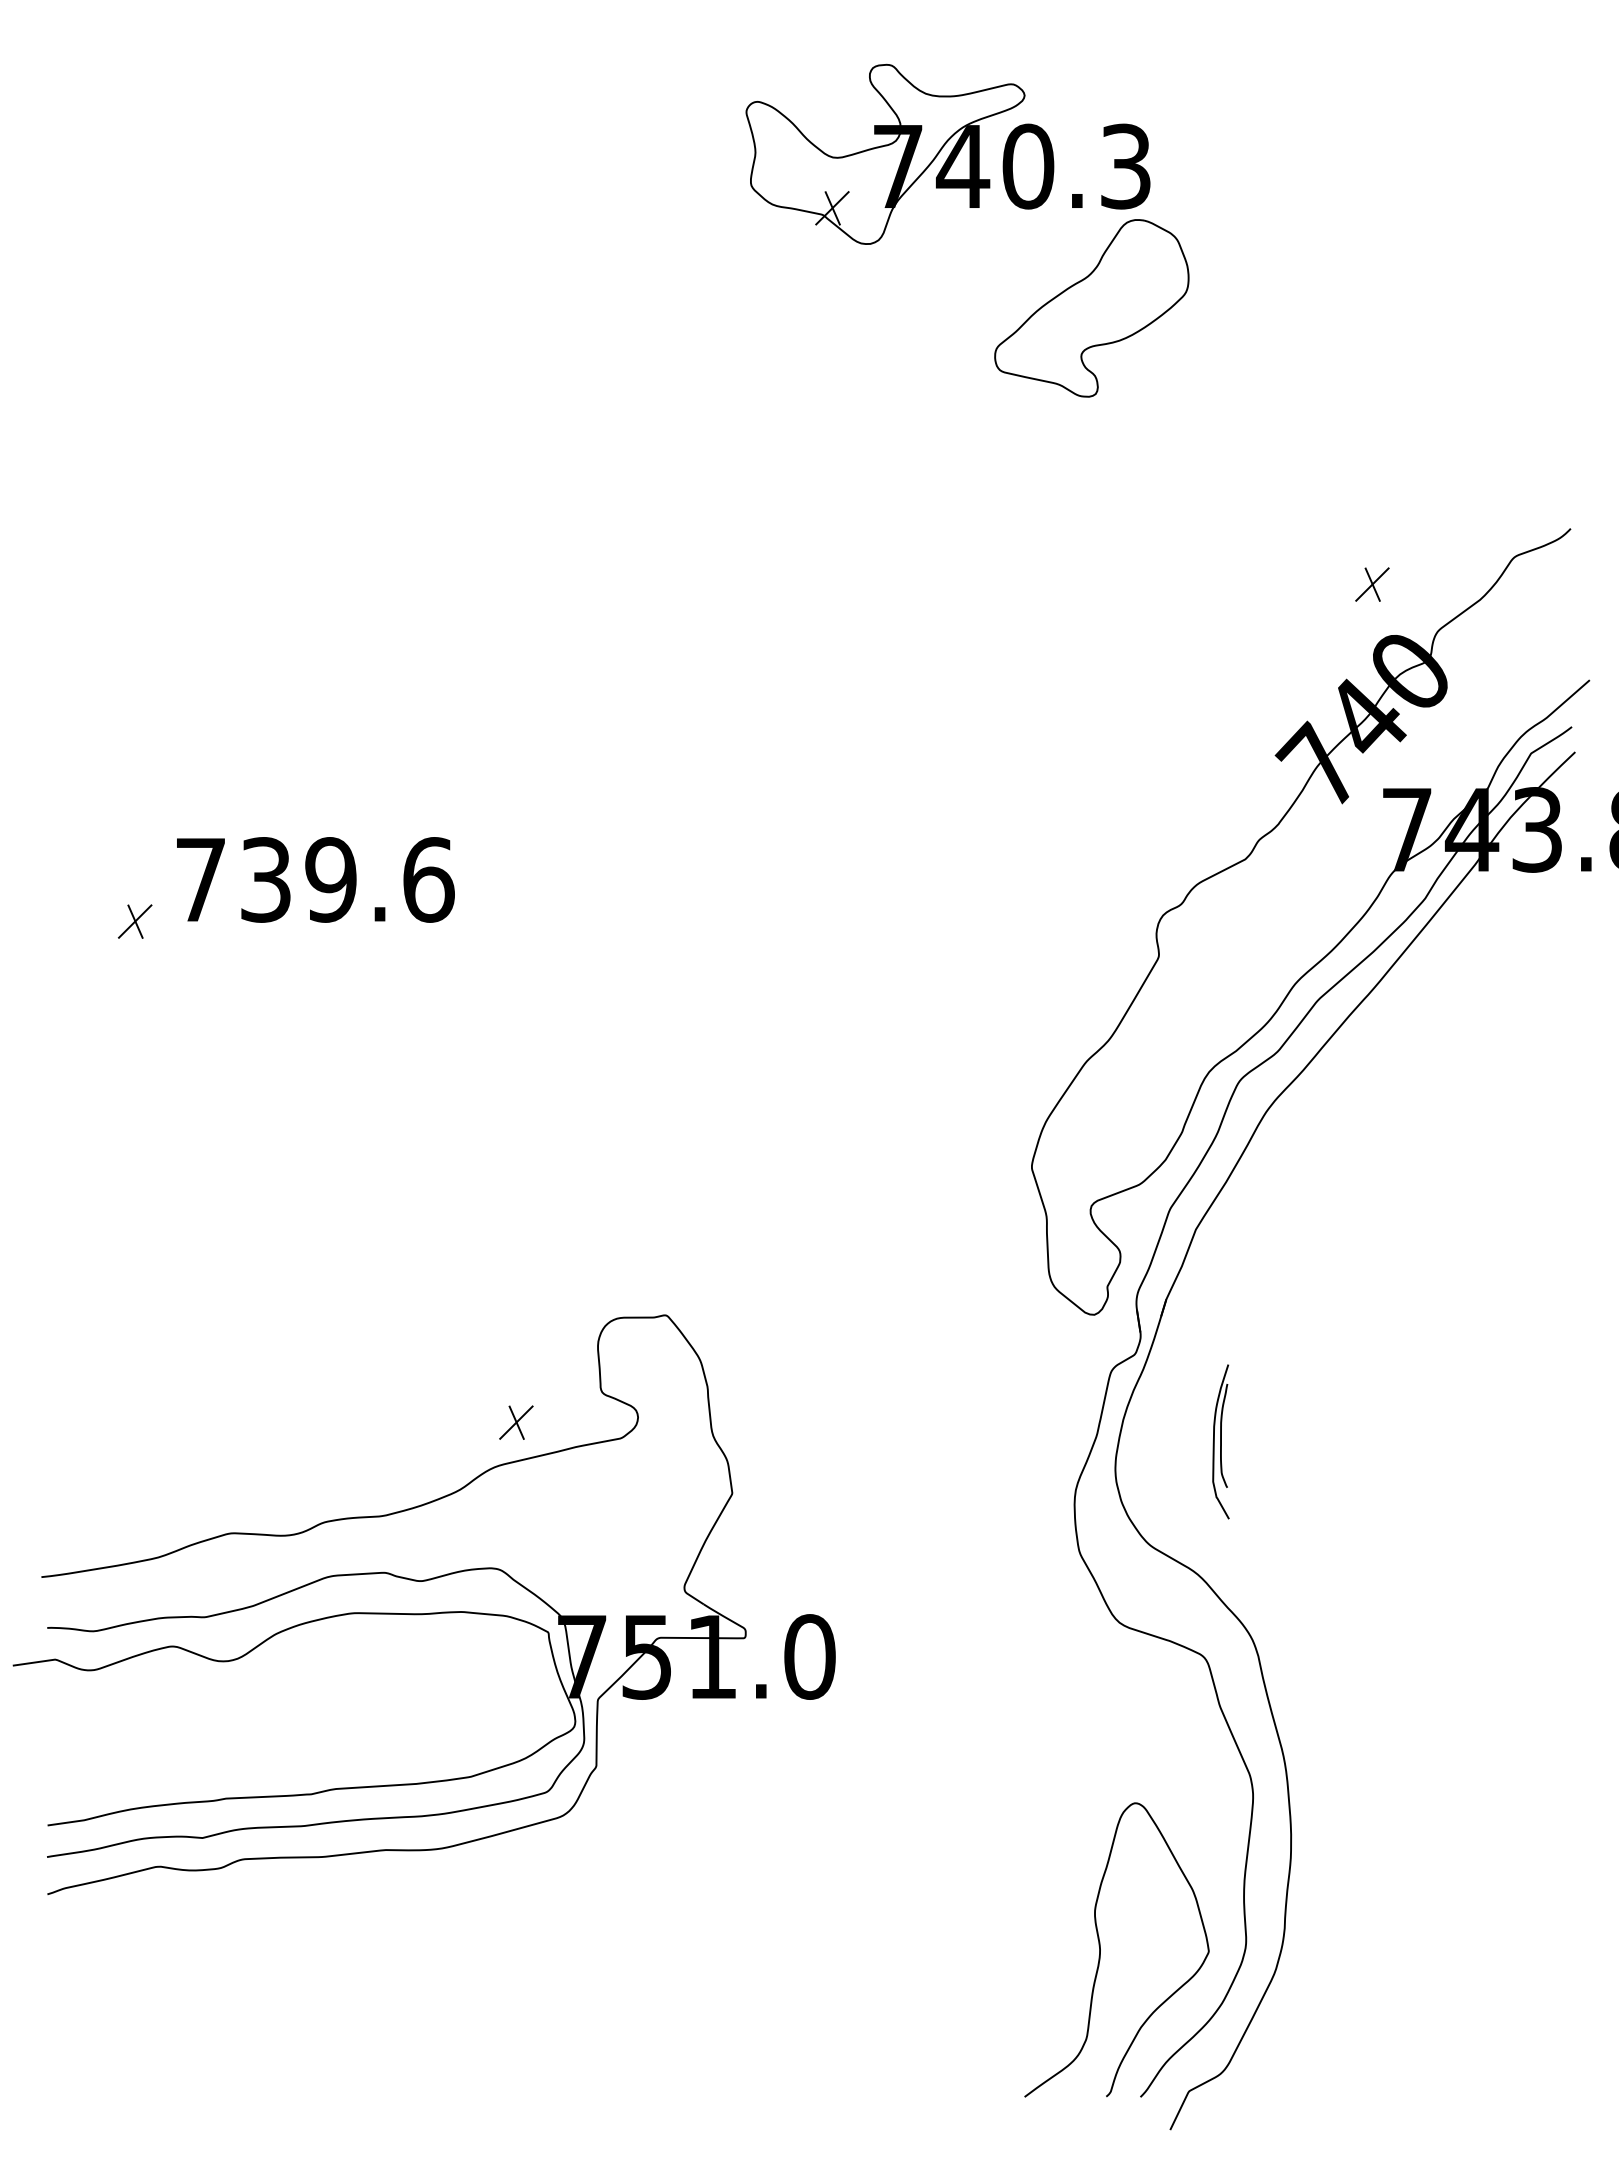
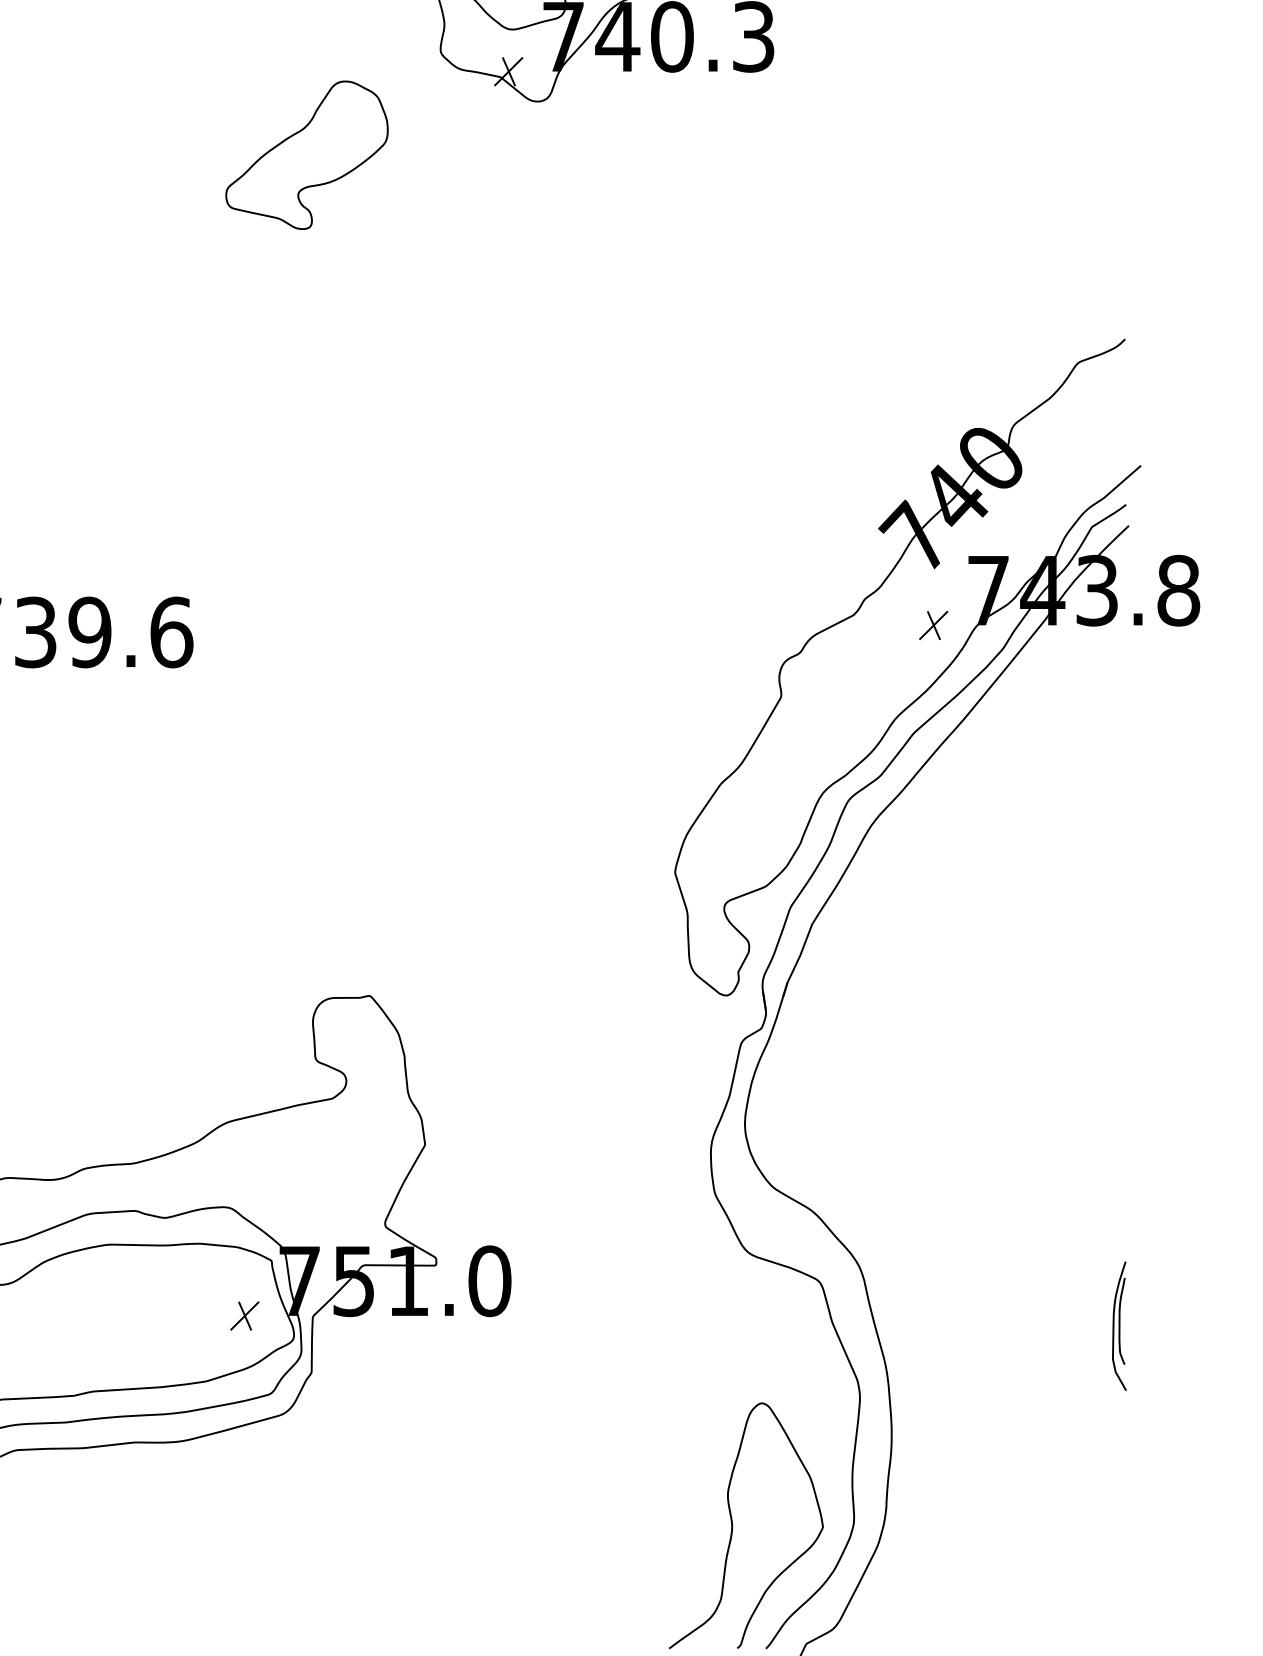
part: (1091, 308) -> (306, 155), moved
part: (1372, 584) -> (933, 625), moved
part: (516, 1422) -> (244, 1315), moved
part: (1220, 1441) -> (1119, 1325), moved

